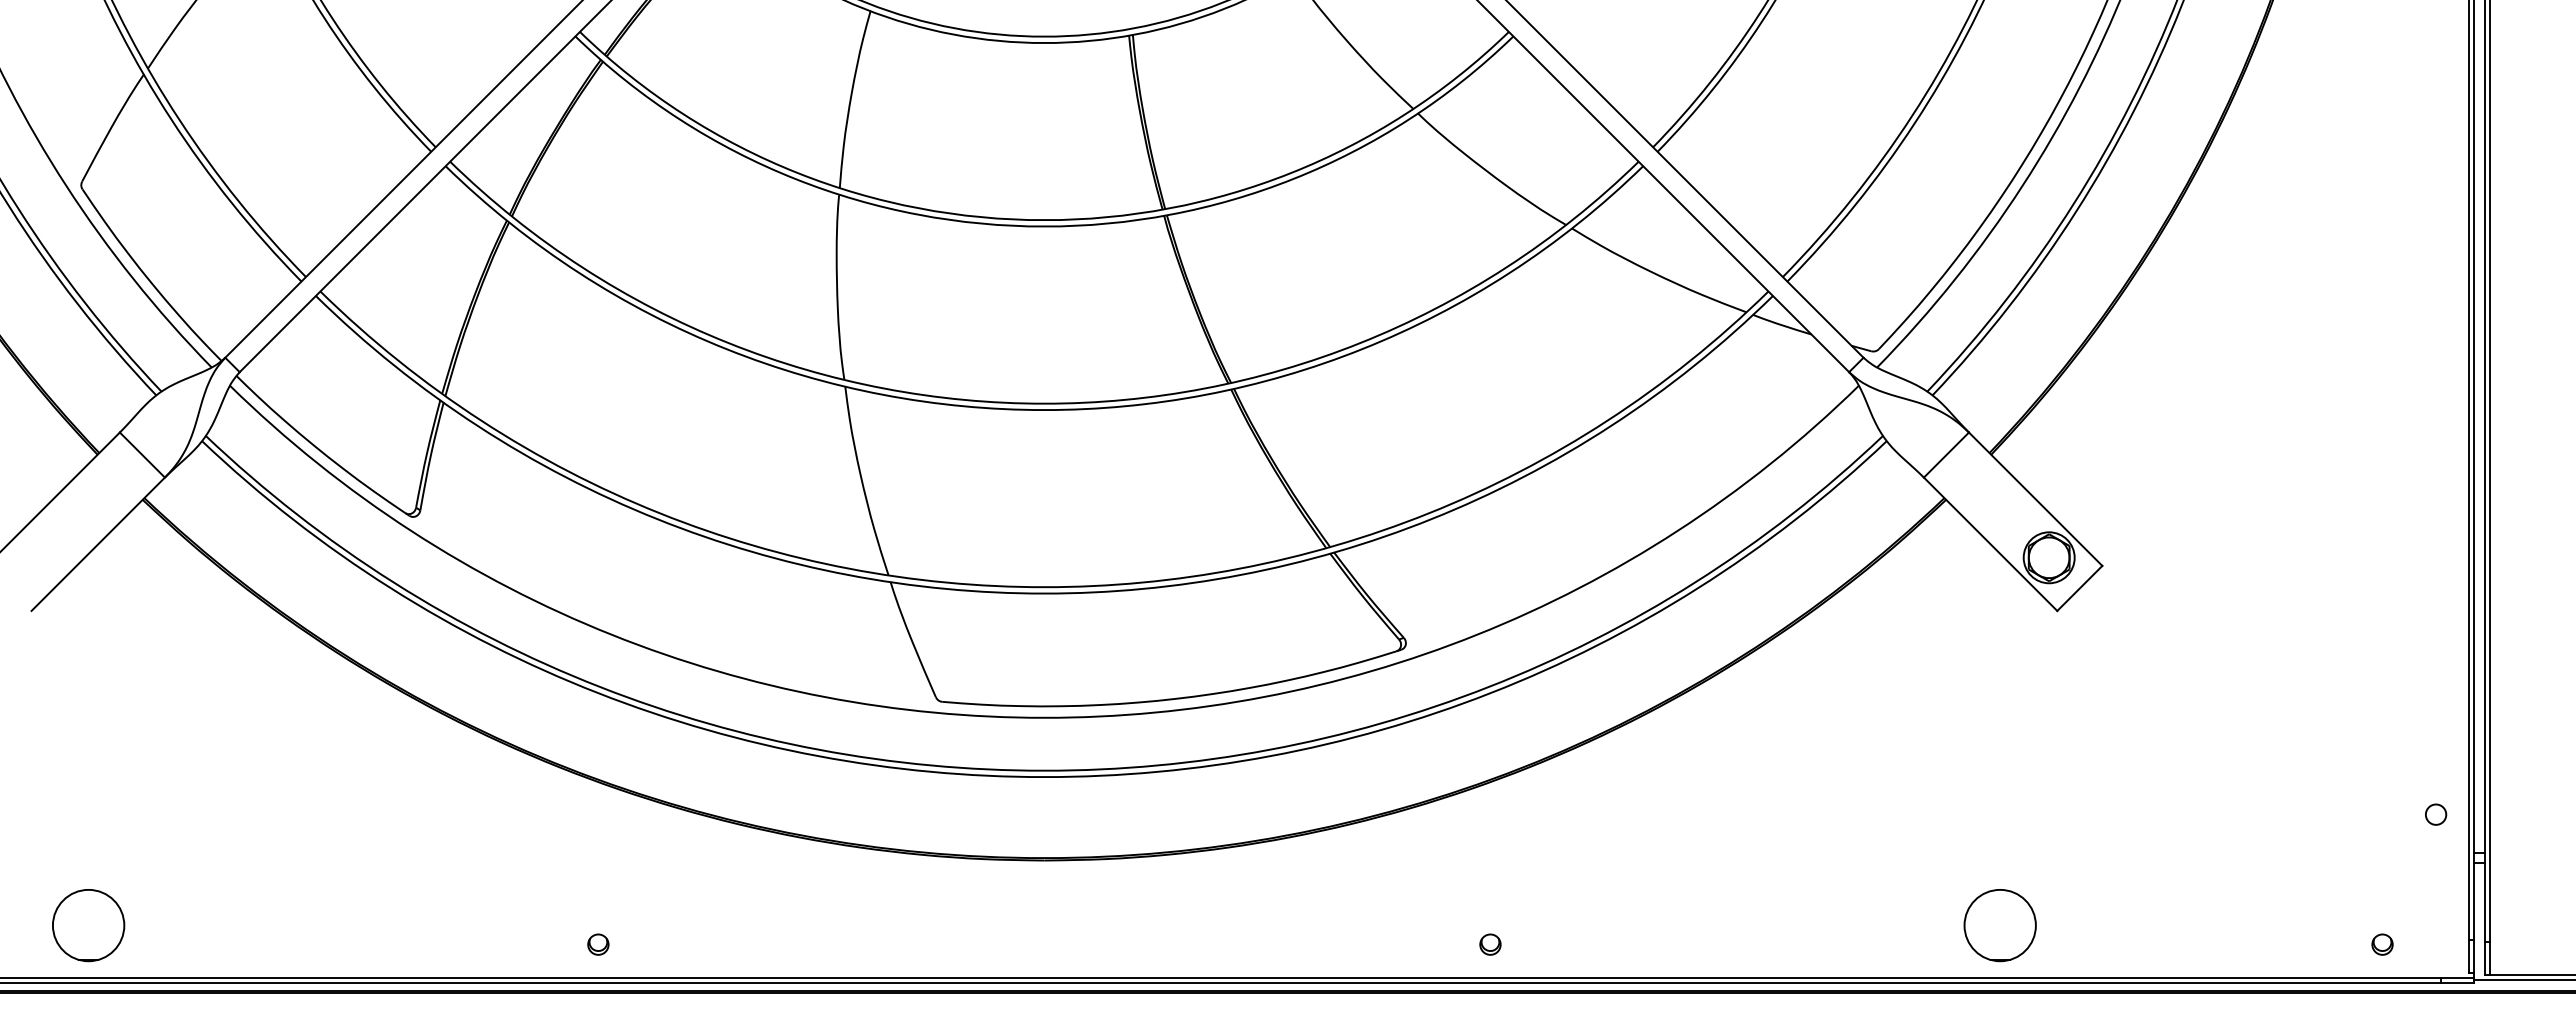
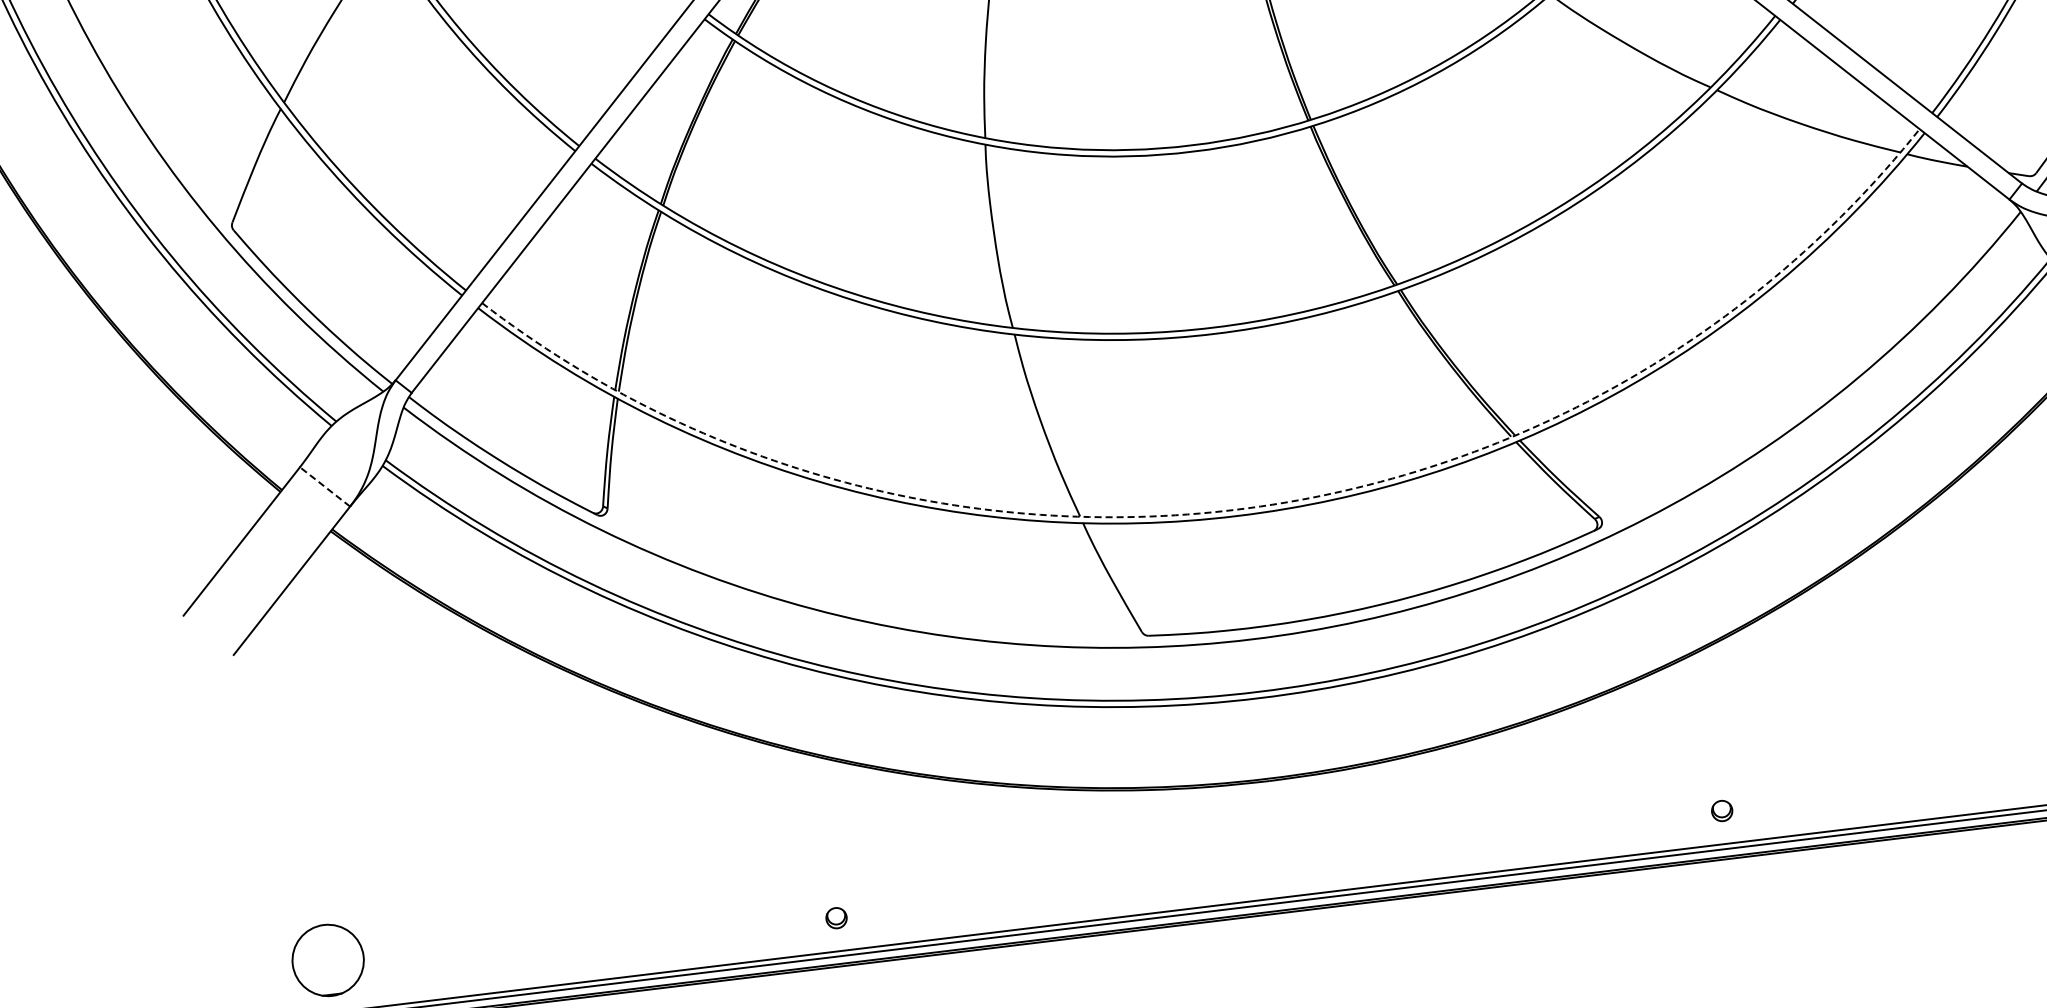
line: (142, 455) -> (325, 487), solid -> dashed
arc: (1044, 587) -> (1236, 510), solid -> dashed

